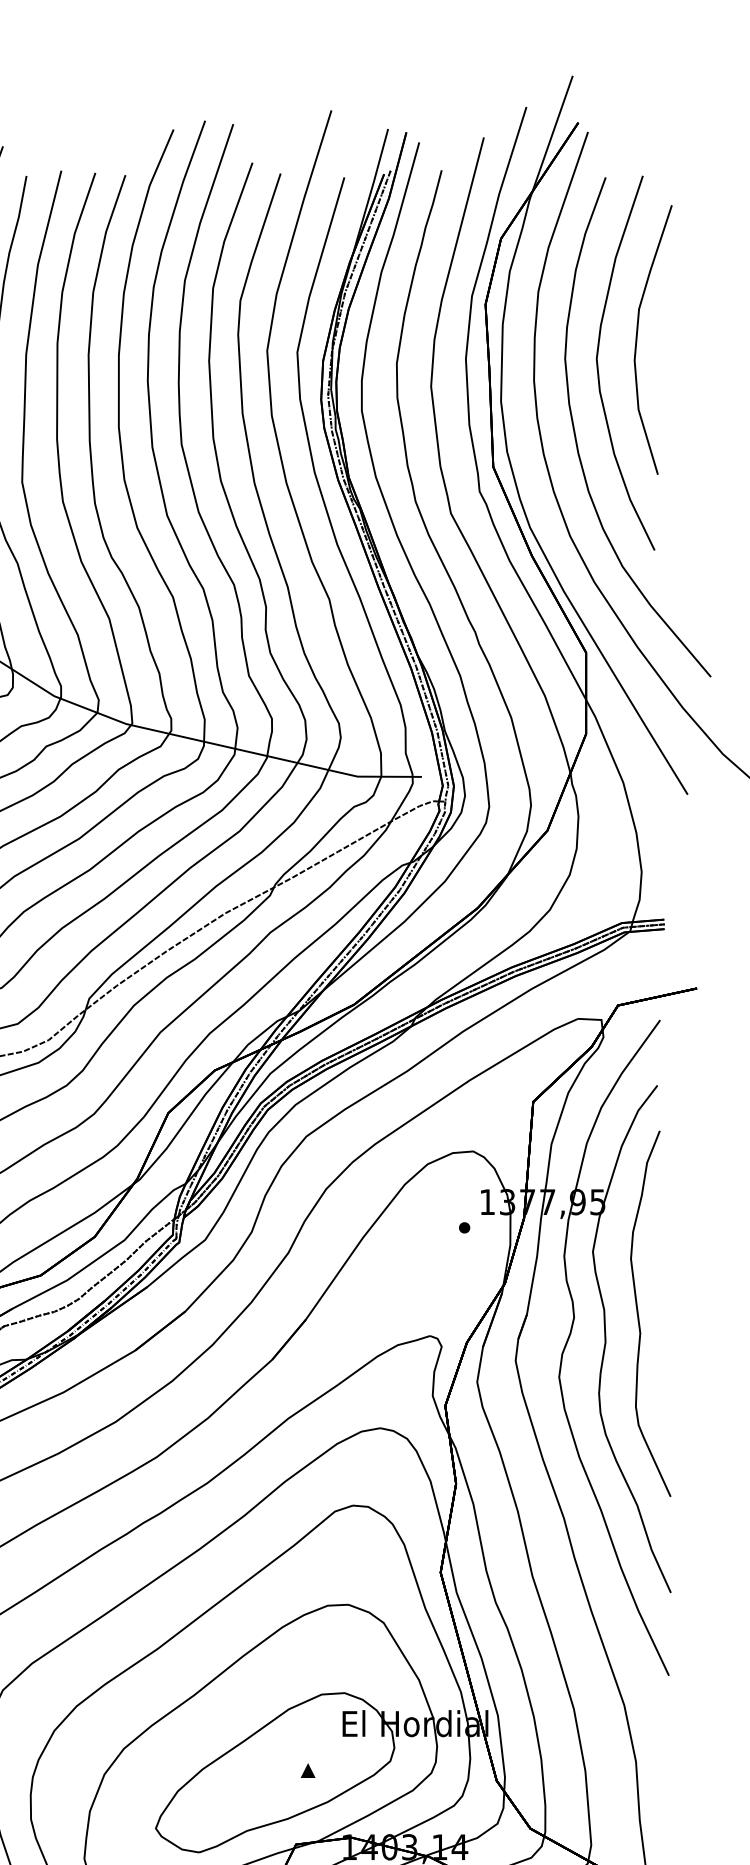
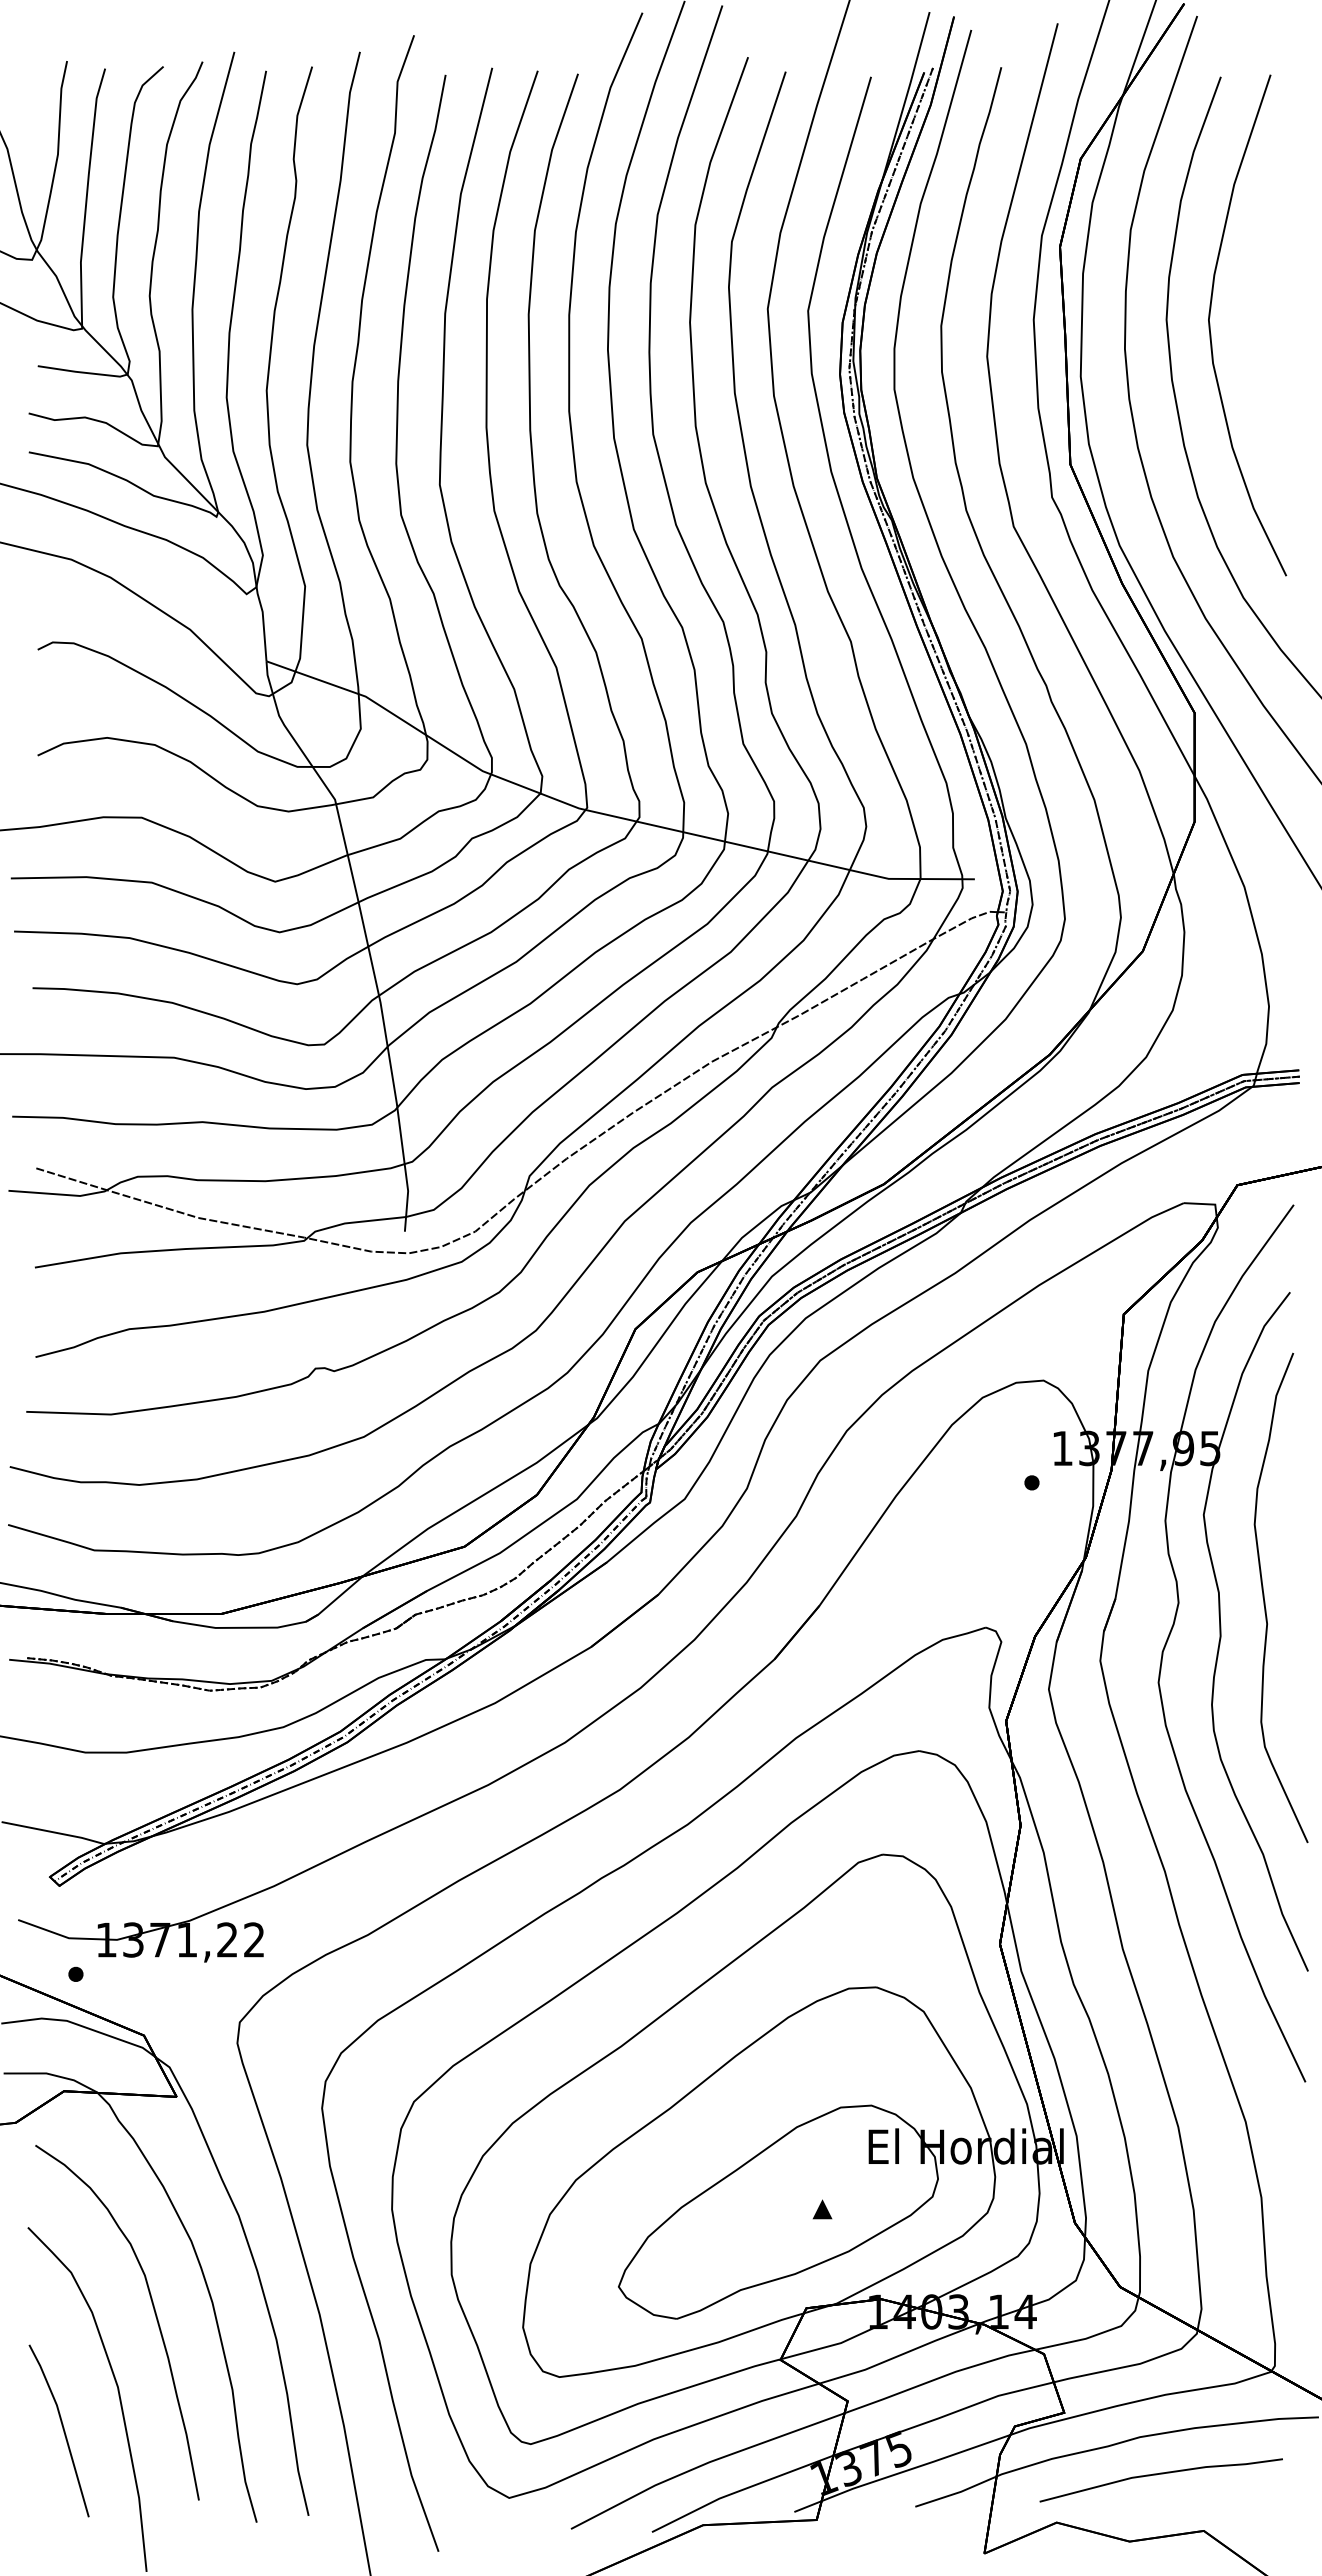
curve: (637, 337) -> (1263, 291), removed

